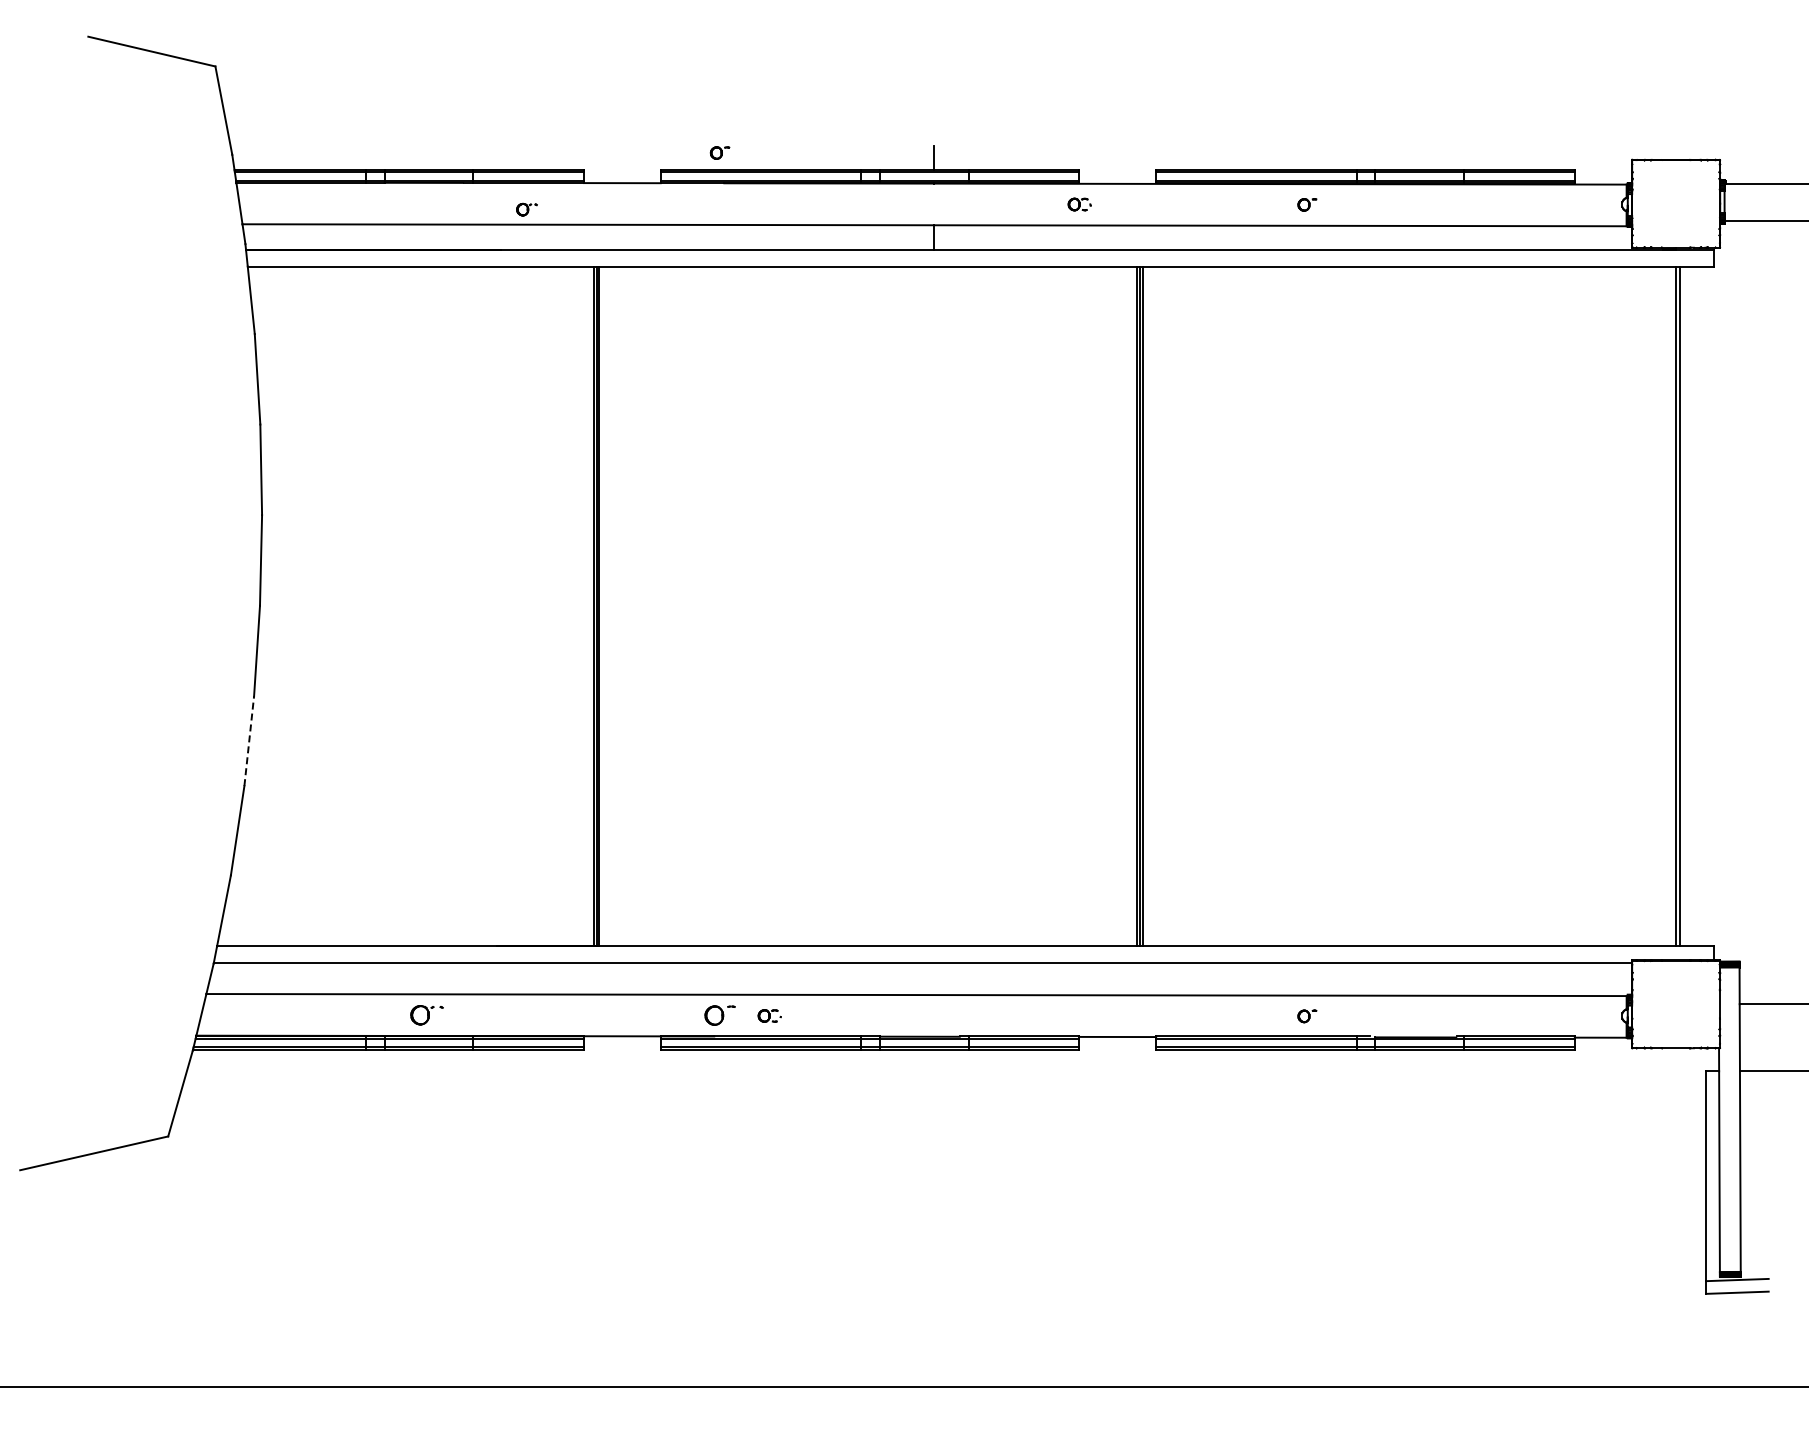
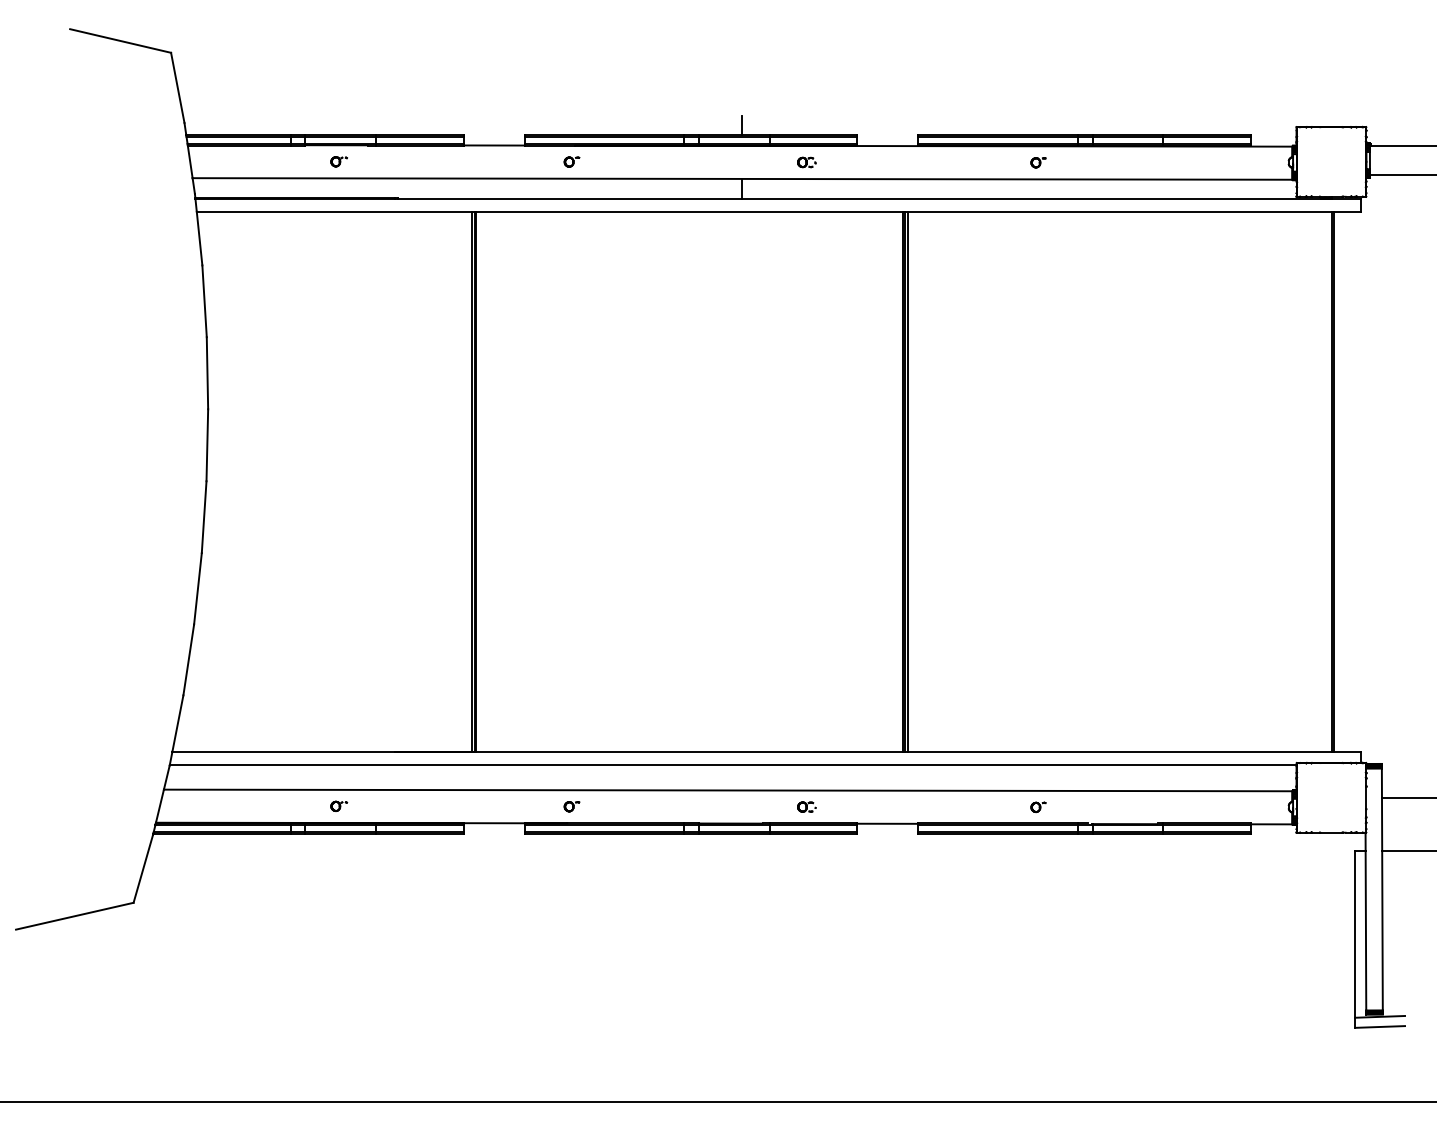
part: (719, 152) -> (571, 161), moved
part: (1079, 204) -> (806, 162), moved
part: (526, 209) -> (338, 161), moved
line: (249, 740) -> (198, 588), dashed -> solid
part: (426, 1014) -> (338, 805), size x0.62
part: (719, 1015) -> (571, 806), size x0.62
part: (769, 1015) -> (806, 806), moved

